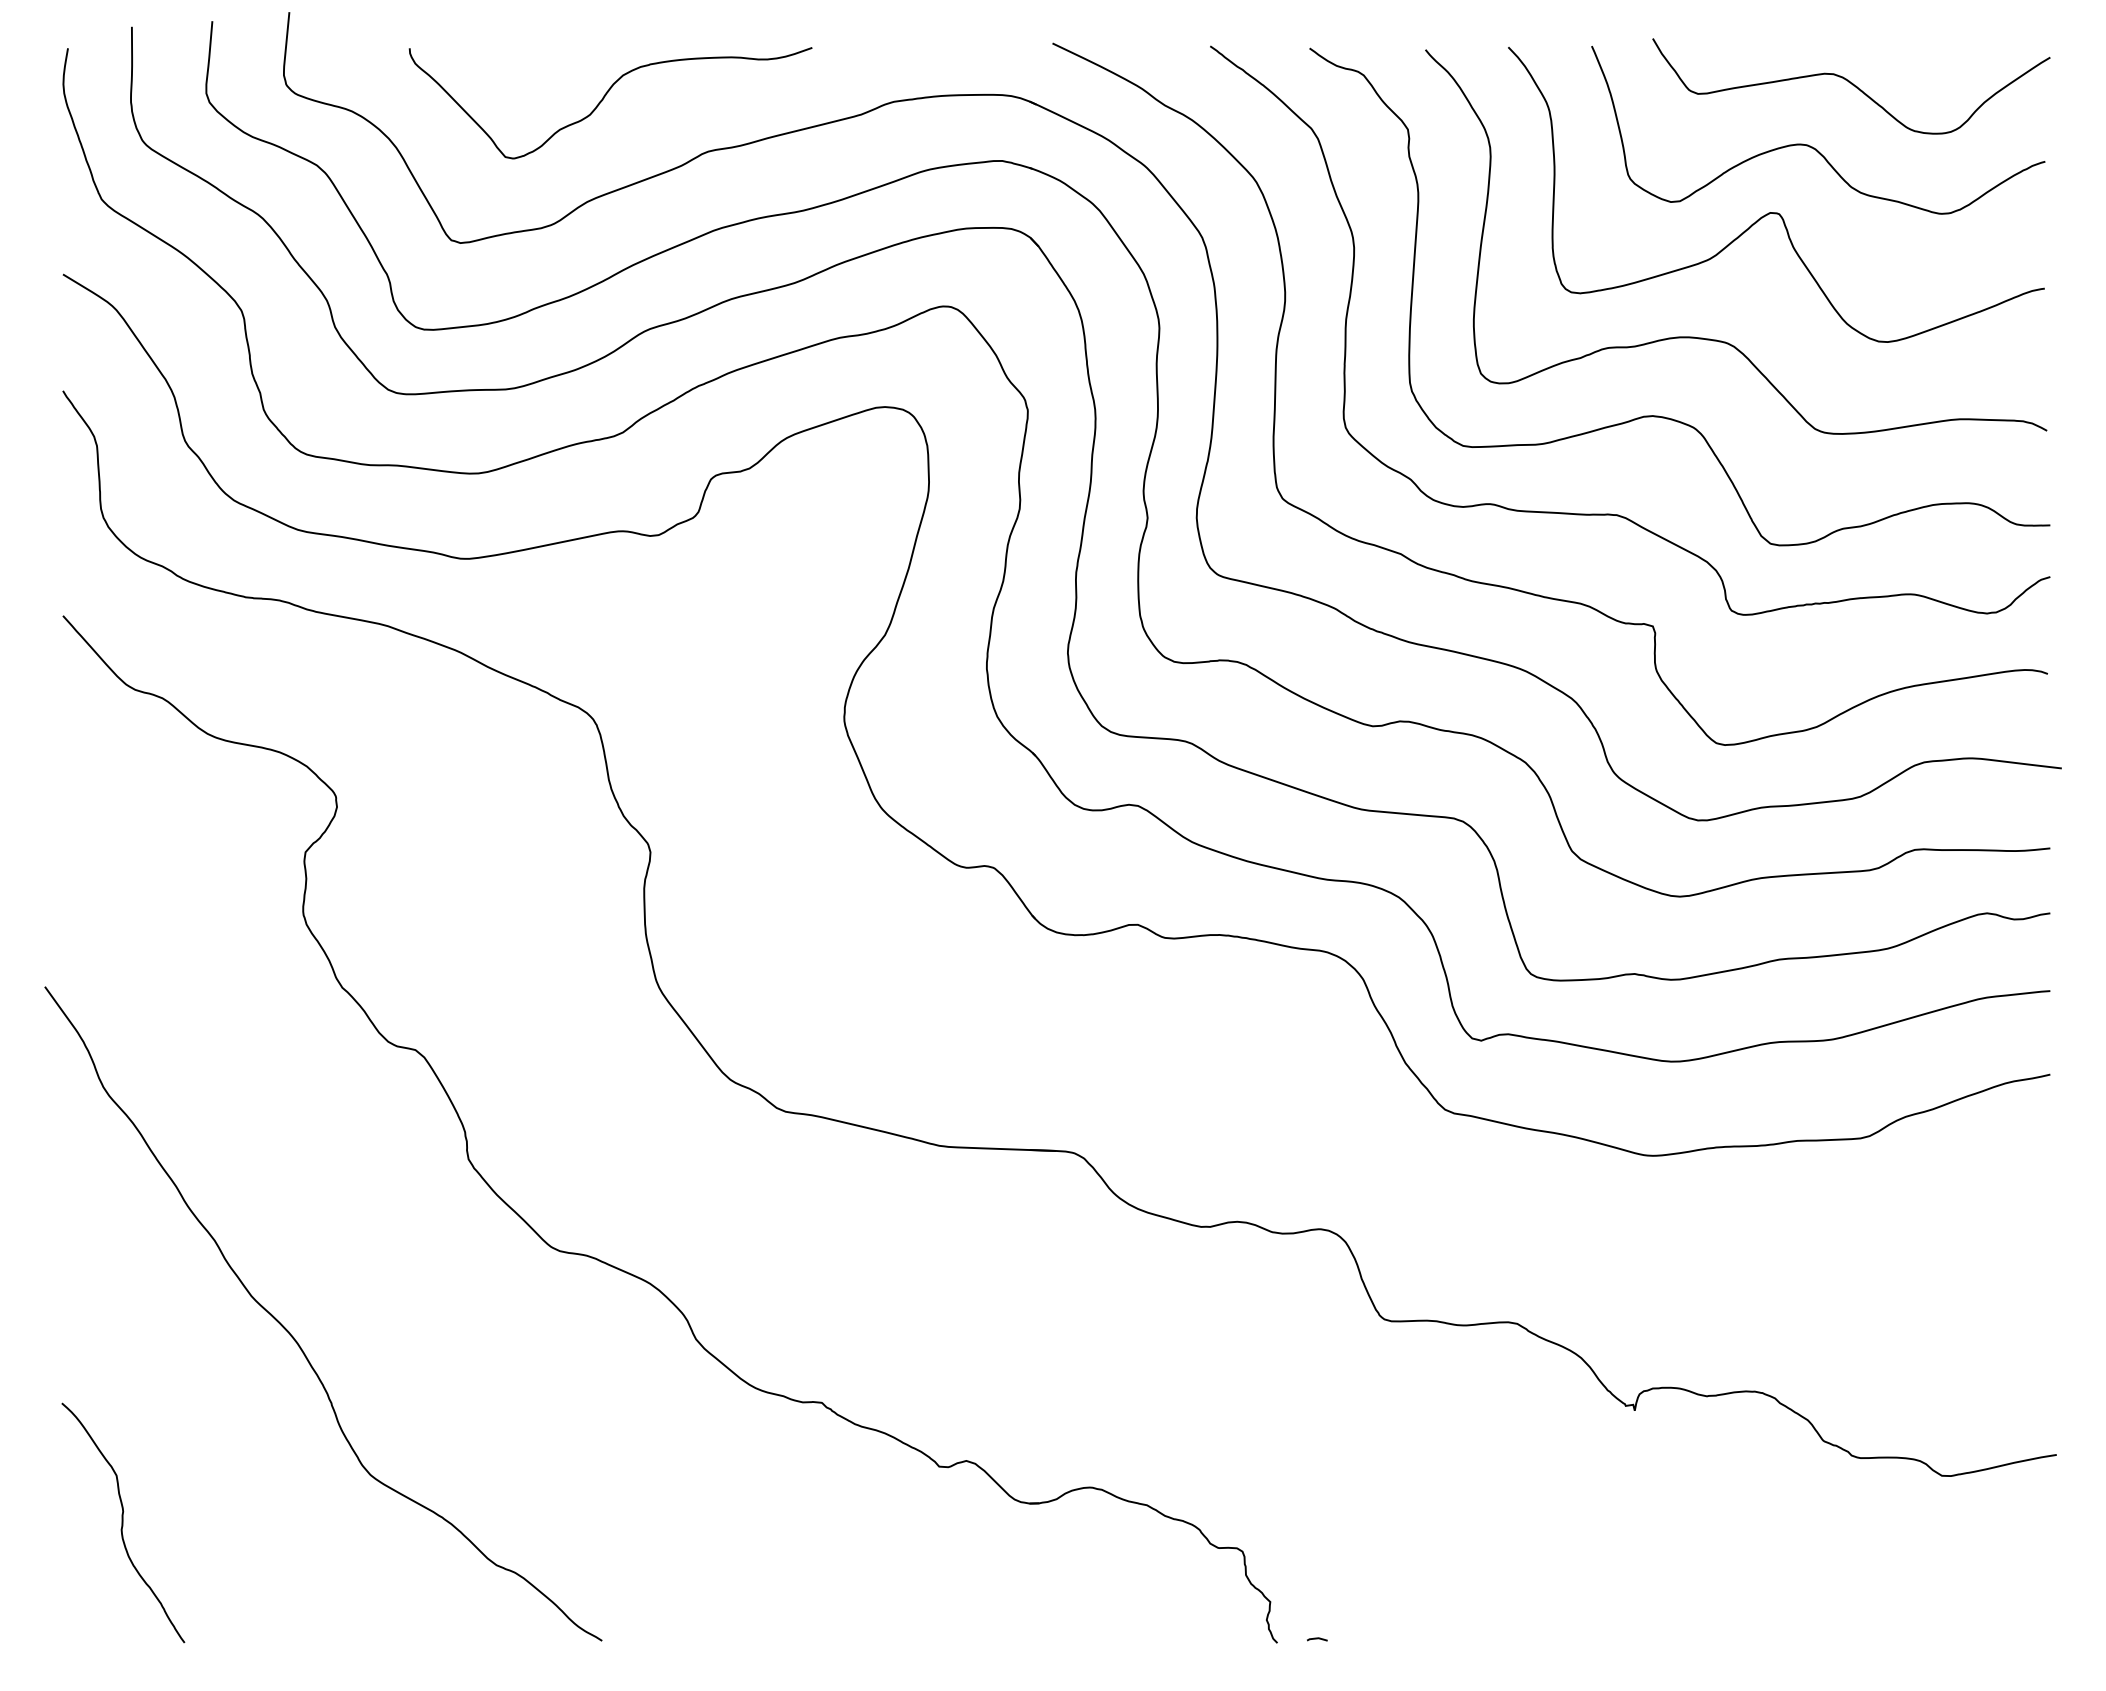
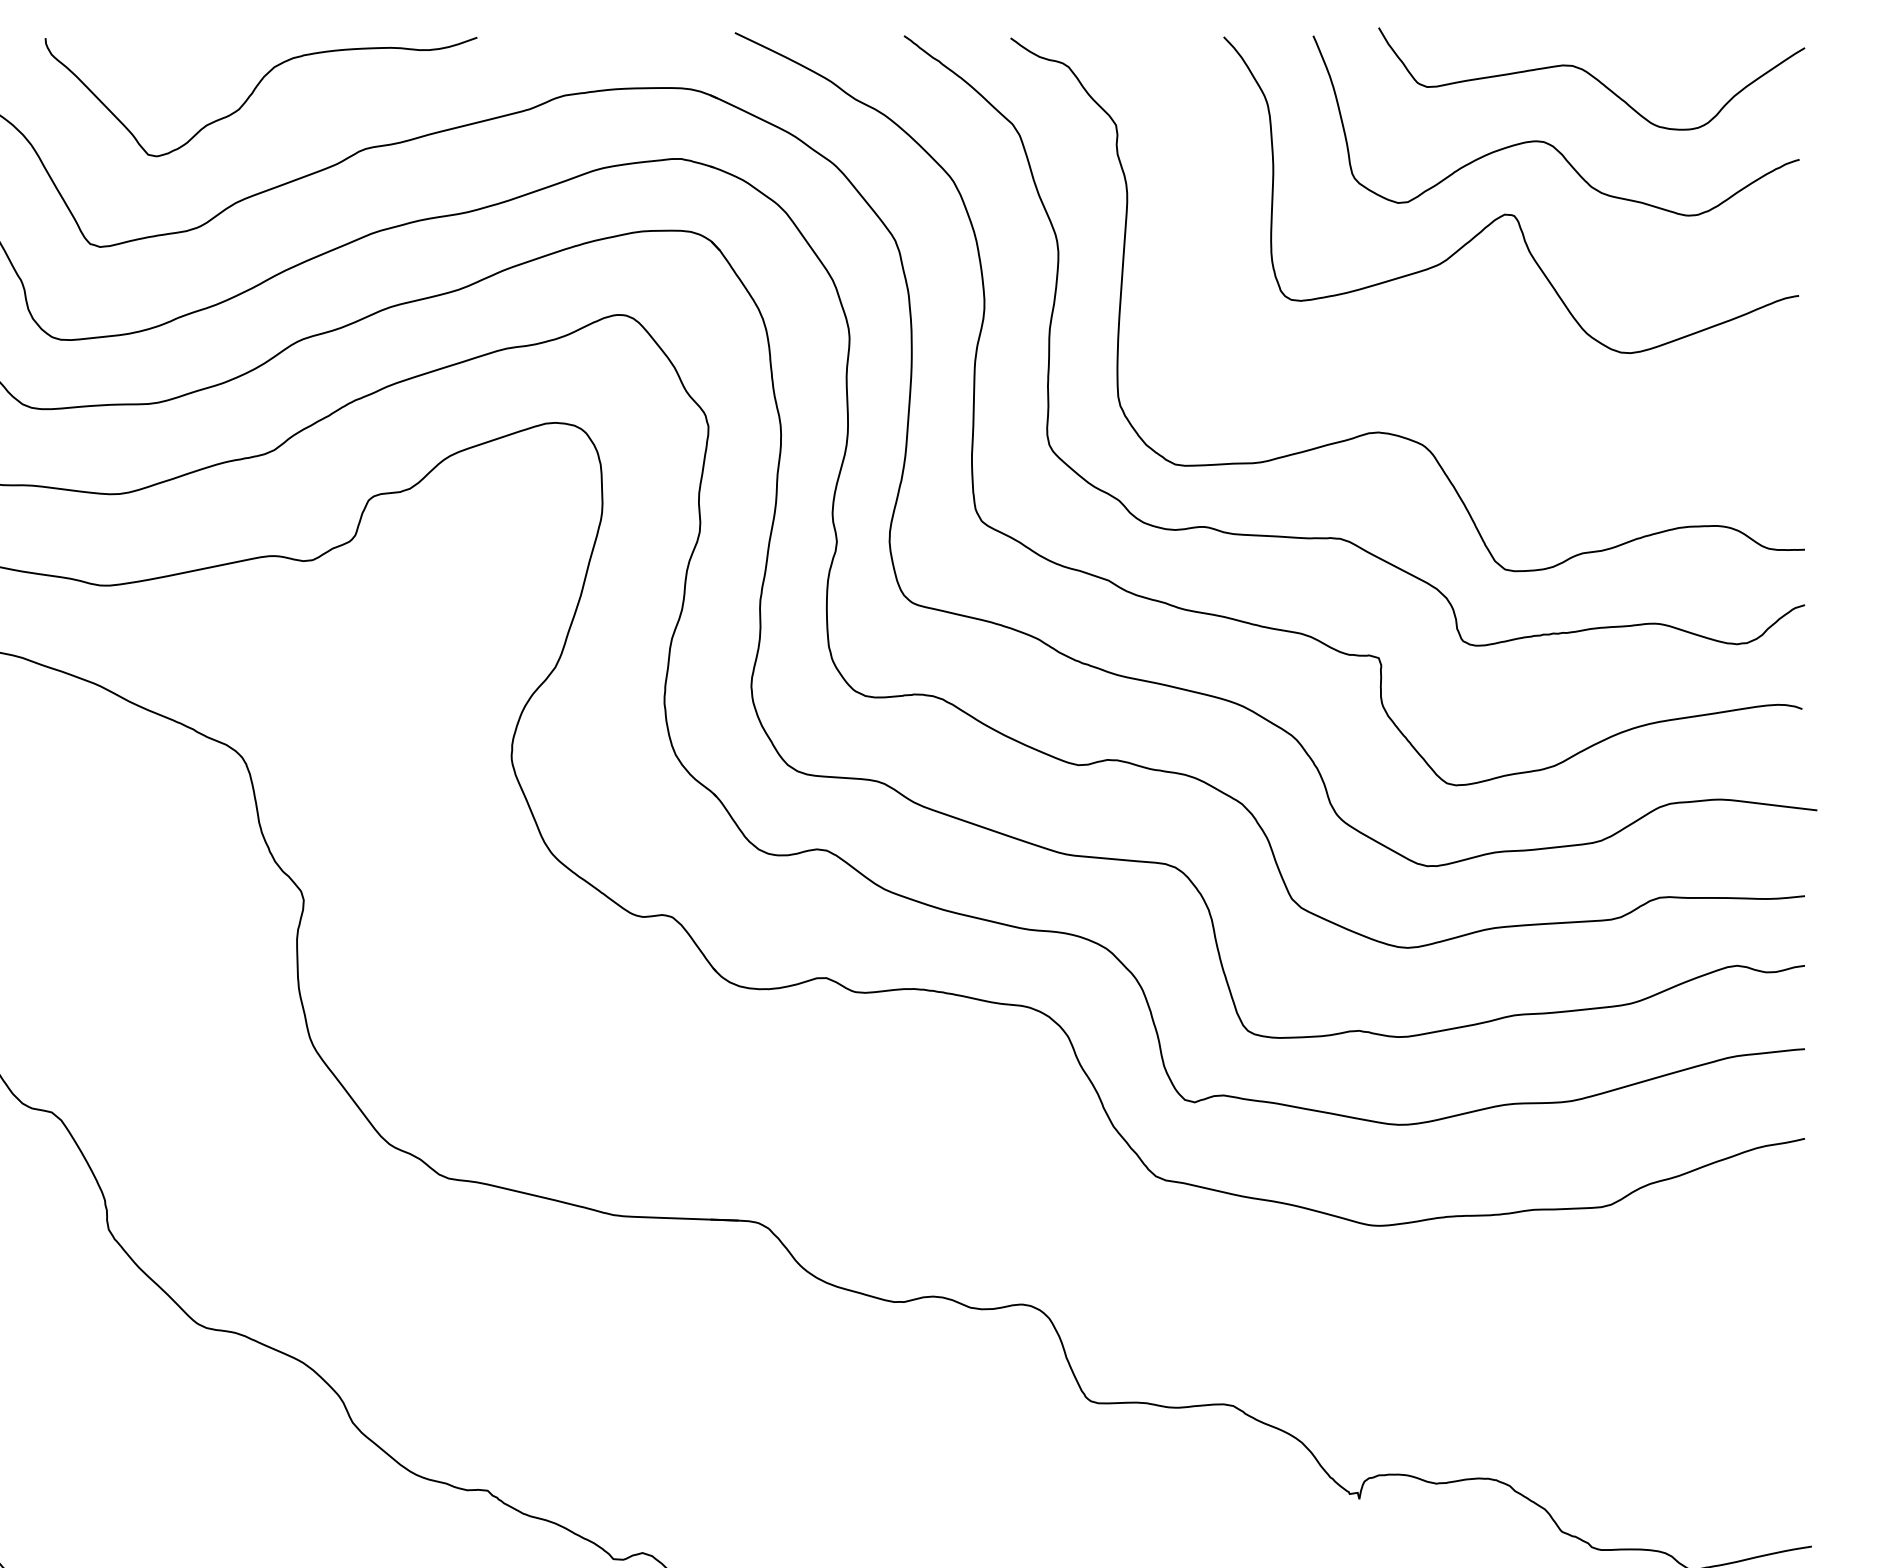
curve: (1716, 339) -> (1446, 350), removed

